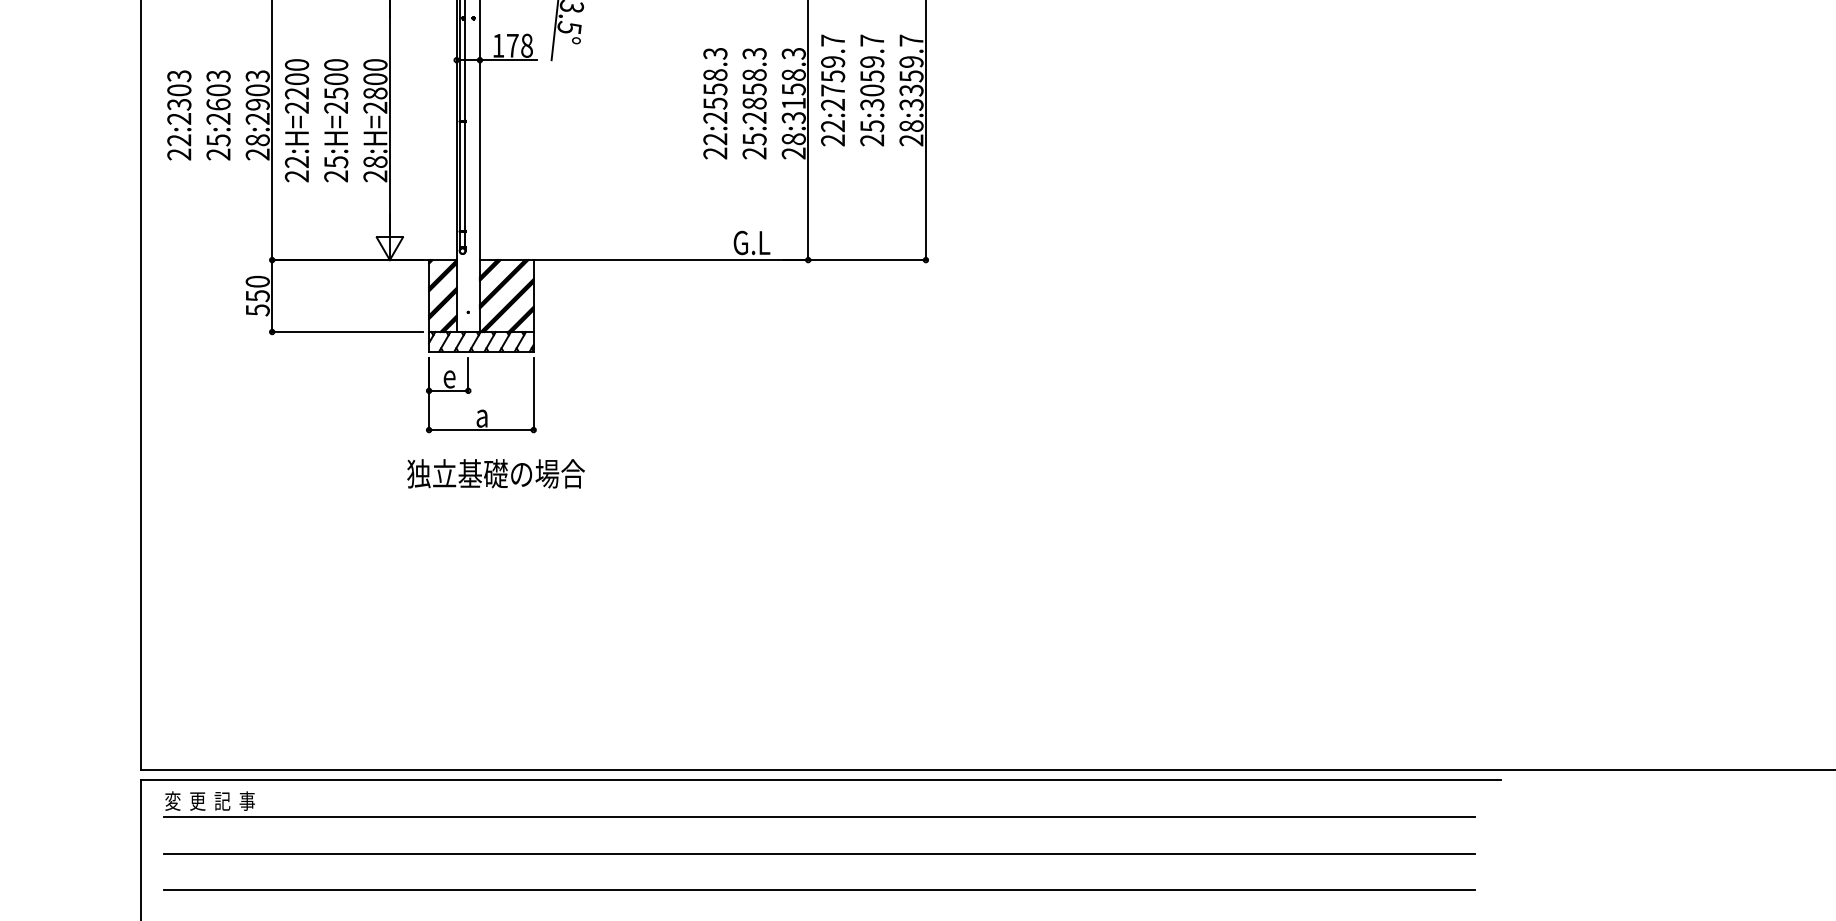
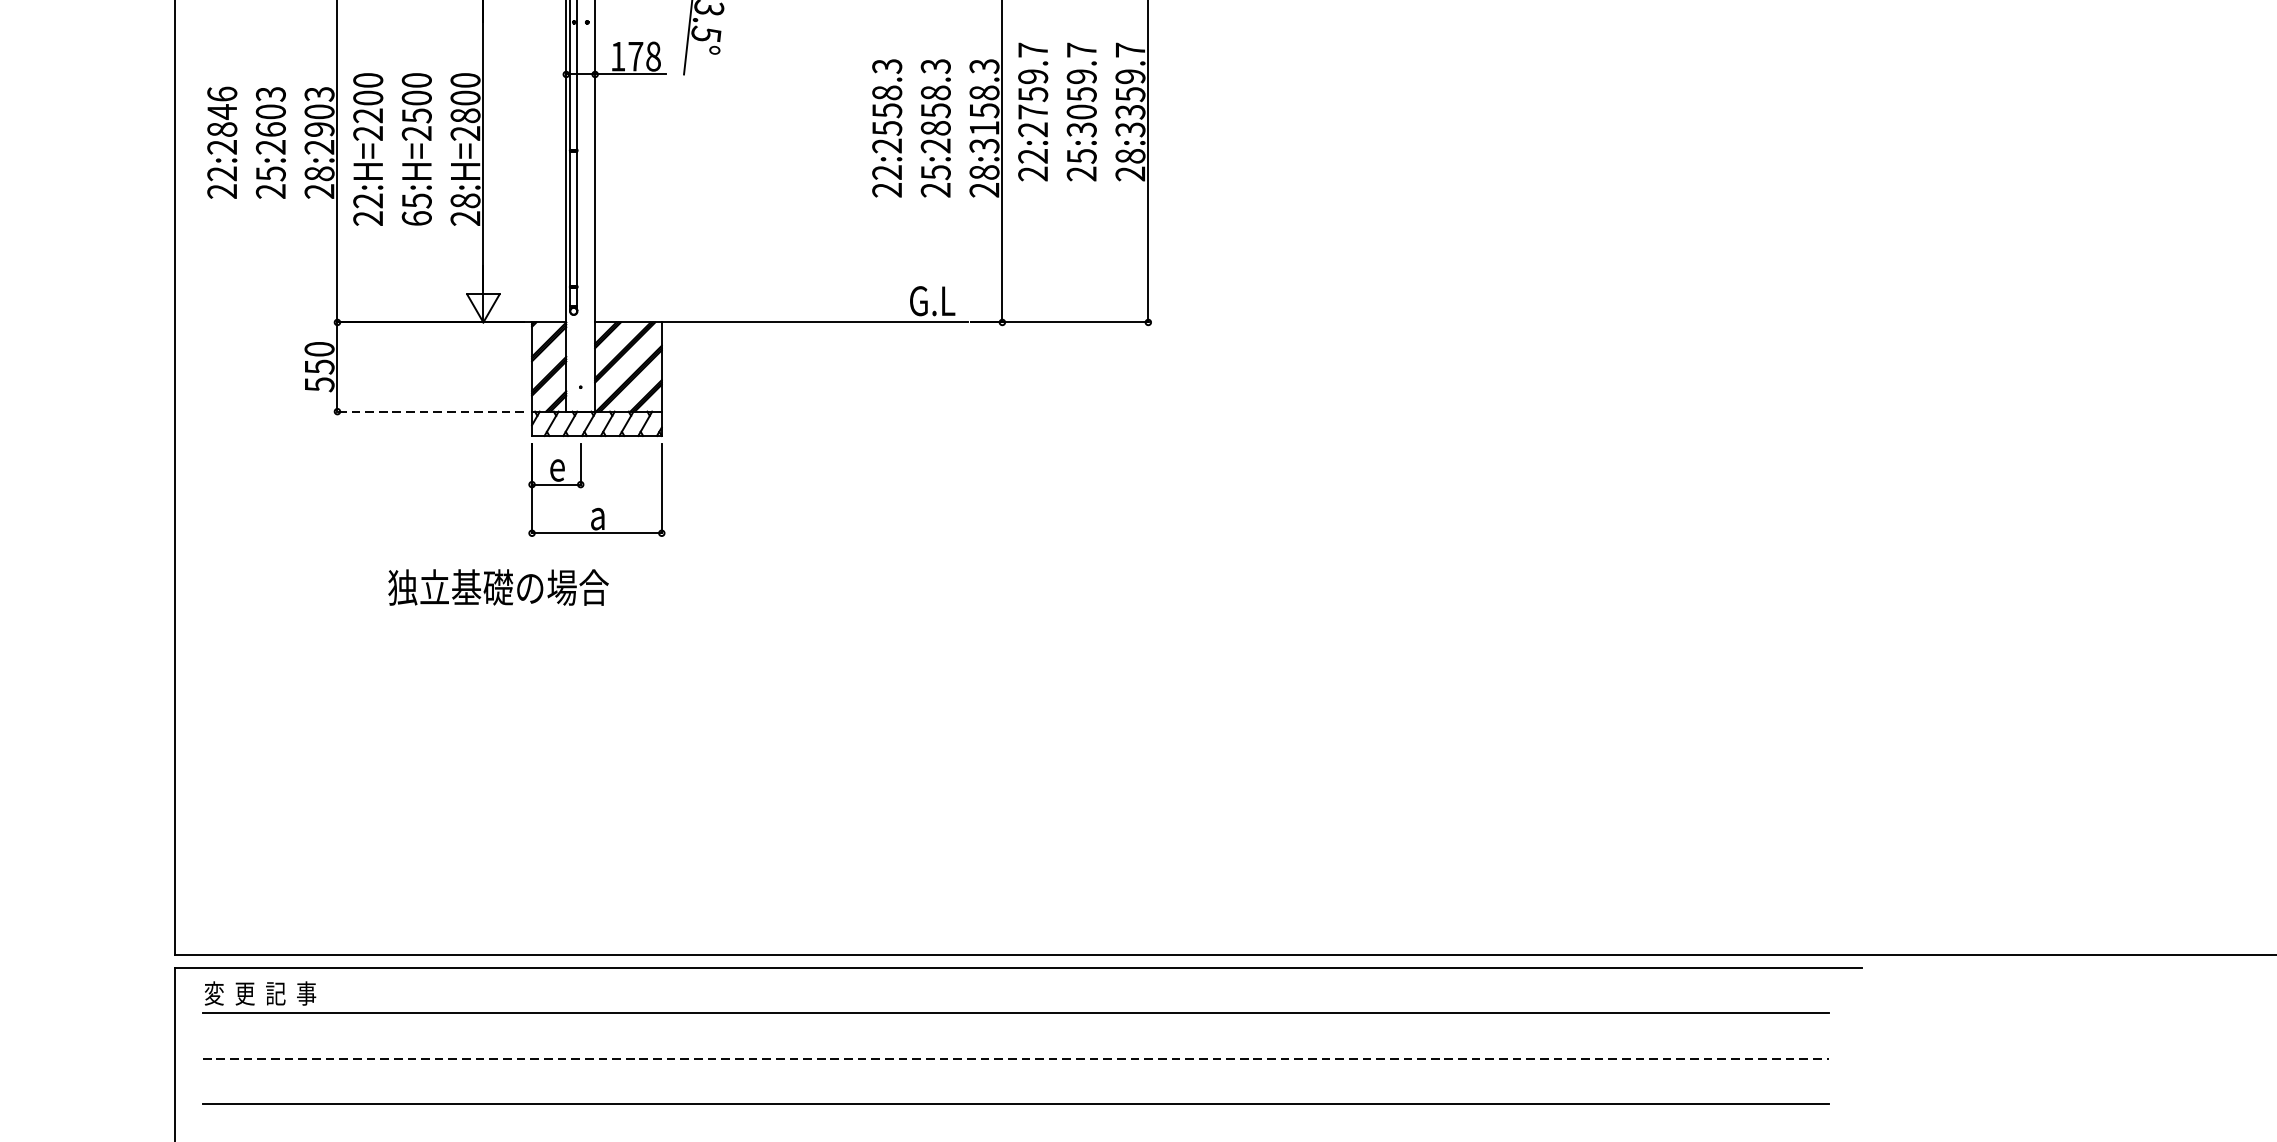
text: (179, 90) -> (222, 112), 22:2303 -> 22:2846
text: (336, 176) -> (417, 218), 25:H=2500 -> 65:H=2500
line: (346, 332) -> (429, 412), solid -> dashed
text: (495, 473) -> (497, 587), moved
line: (819, 853) -> (1016, 1058), solid -> dashed

